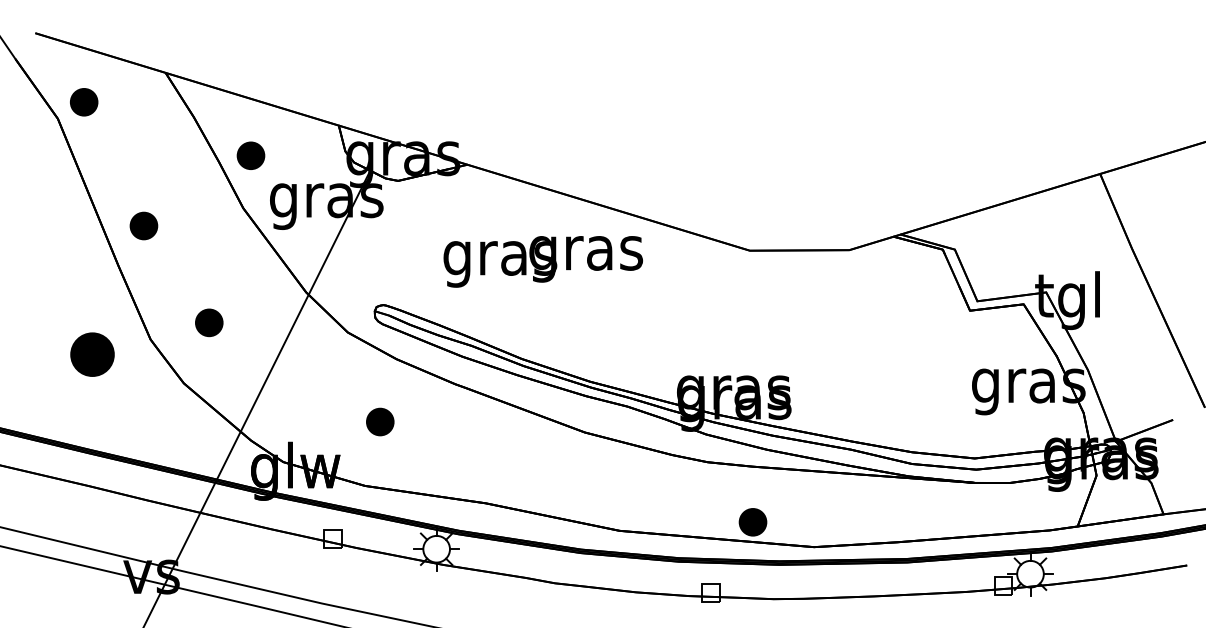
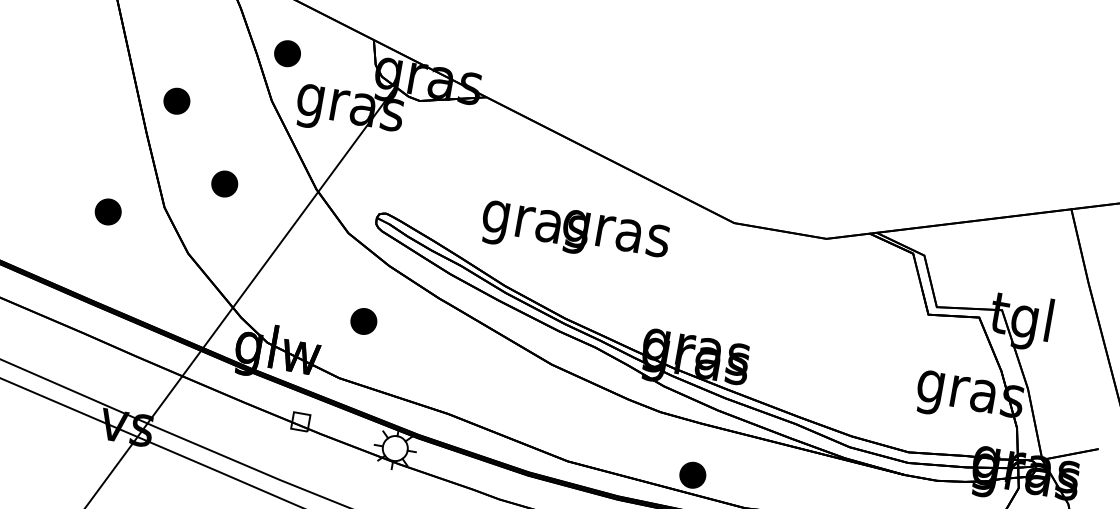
text: (542, 261) -> (574, 233), moved
part: (209, 322) -> (224, 183), moved
part: (92, 354) -> (108, 211), size x0.62

